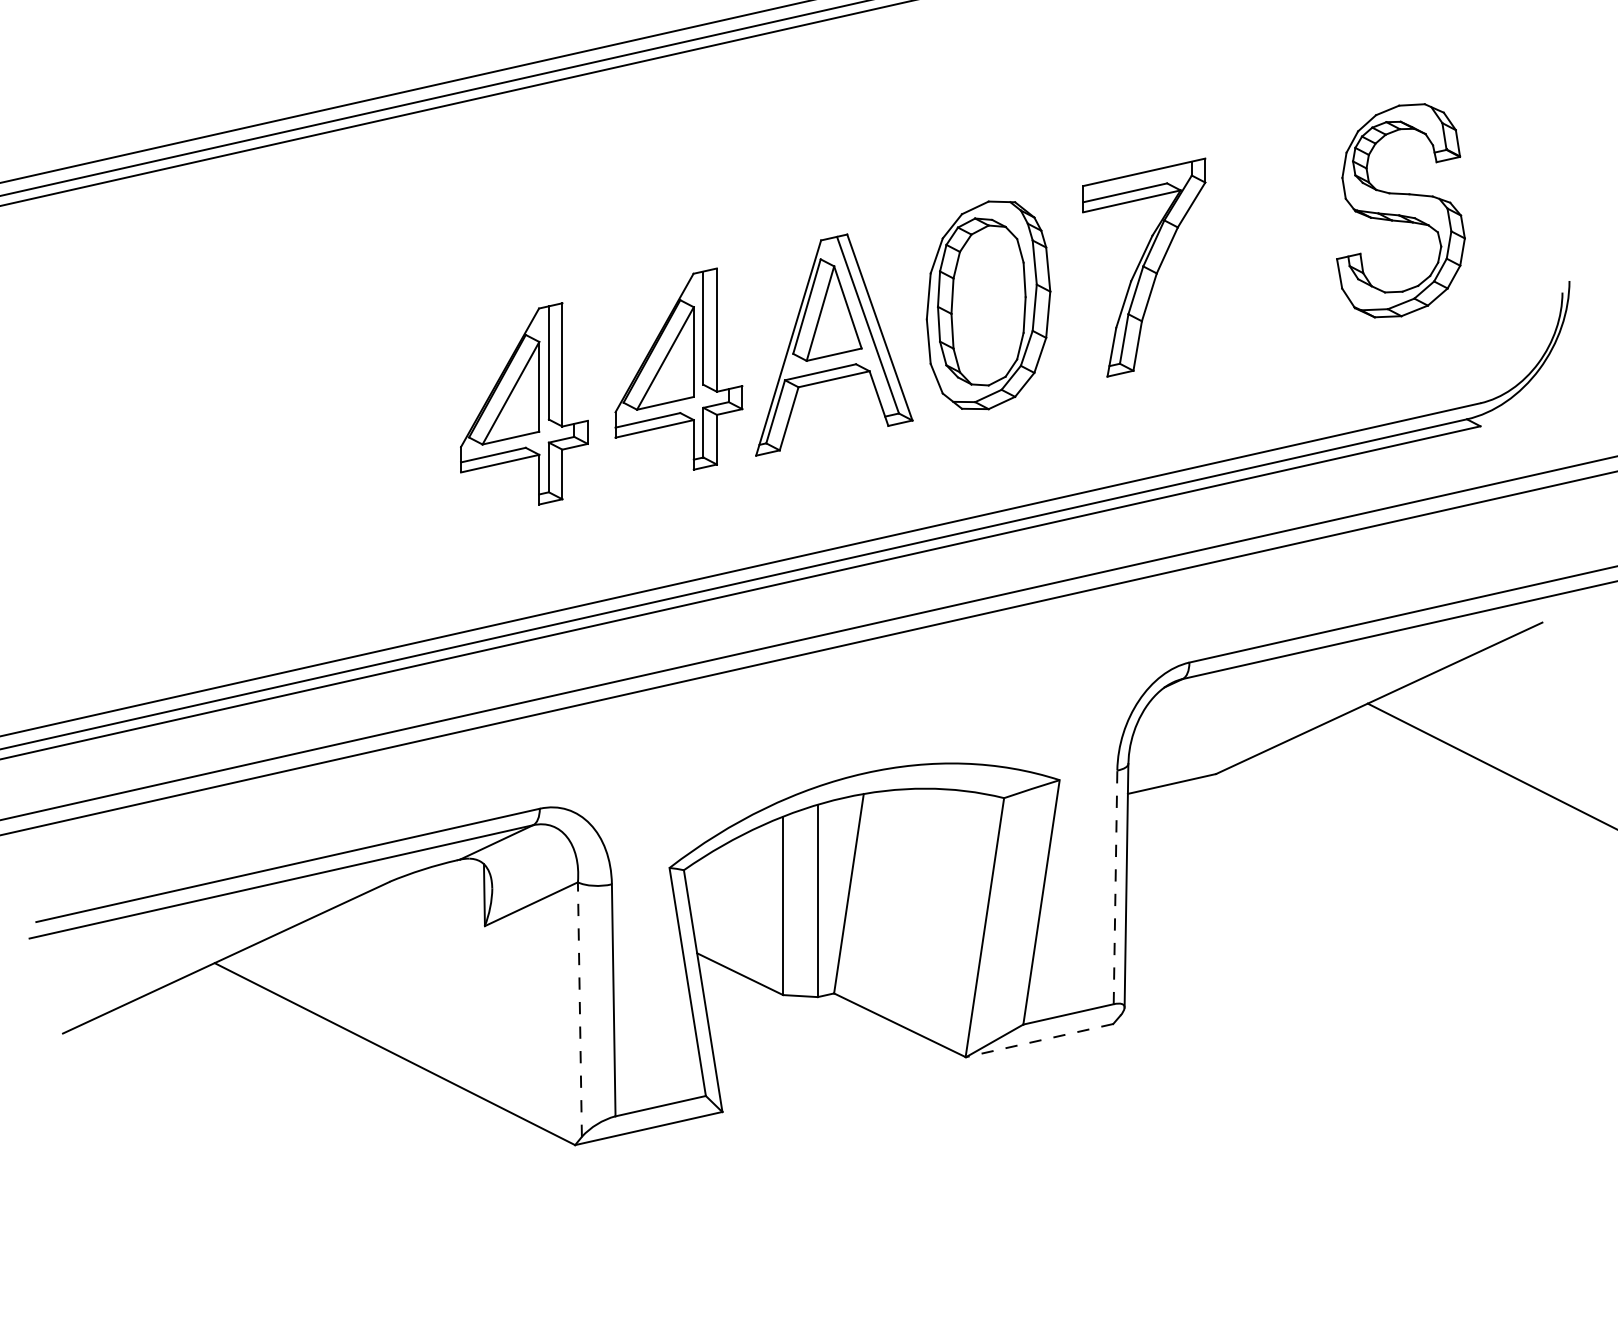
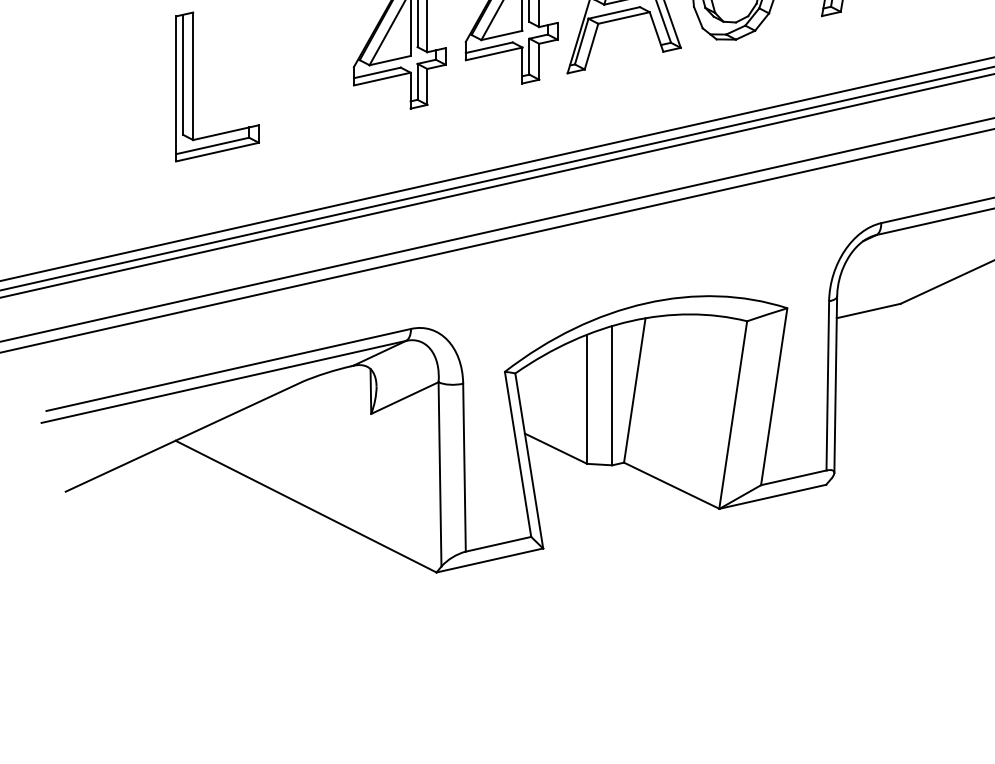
part: (239, 474) -> (193, 86), added
line: (1115, 887) -> (827, 385), dashed -> solid
line: (579, 1009) -> (439, 474), dashed -> solid
line: (1039, 1040) -> (772, 496), dashed -> solid

